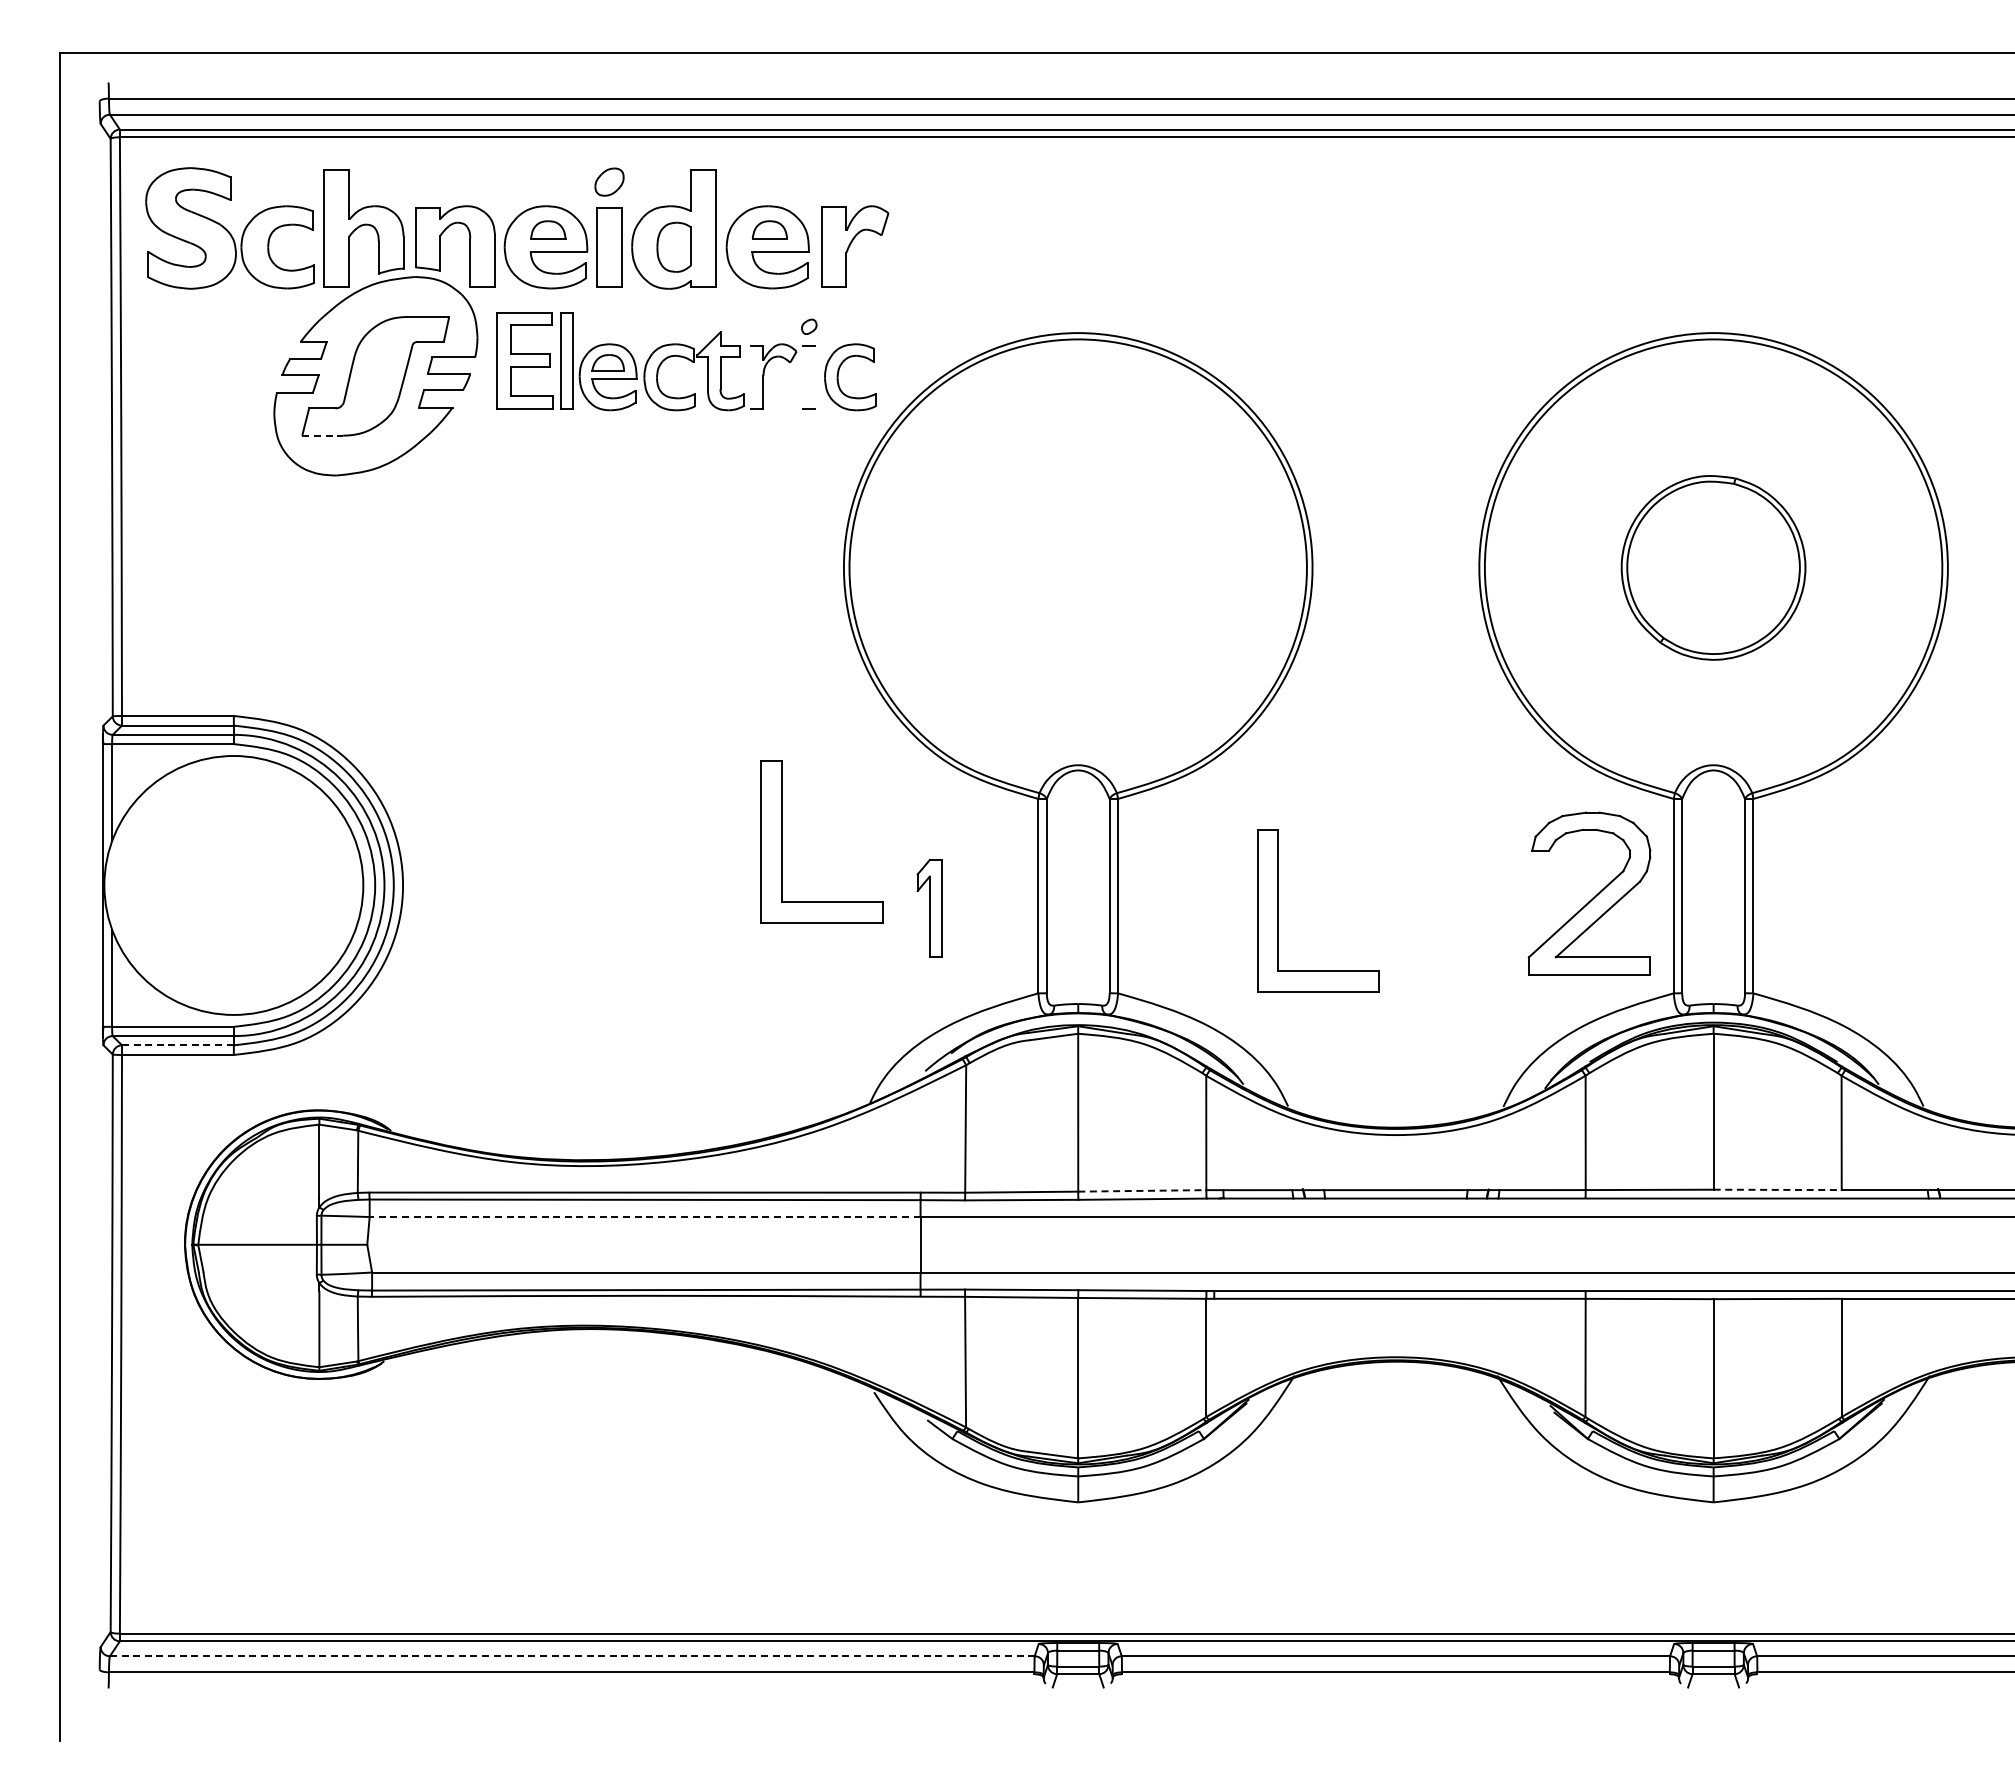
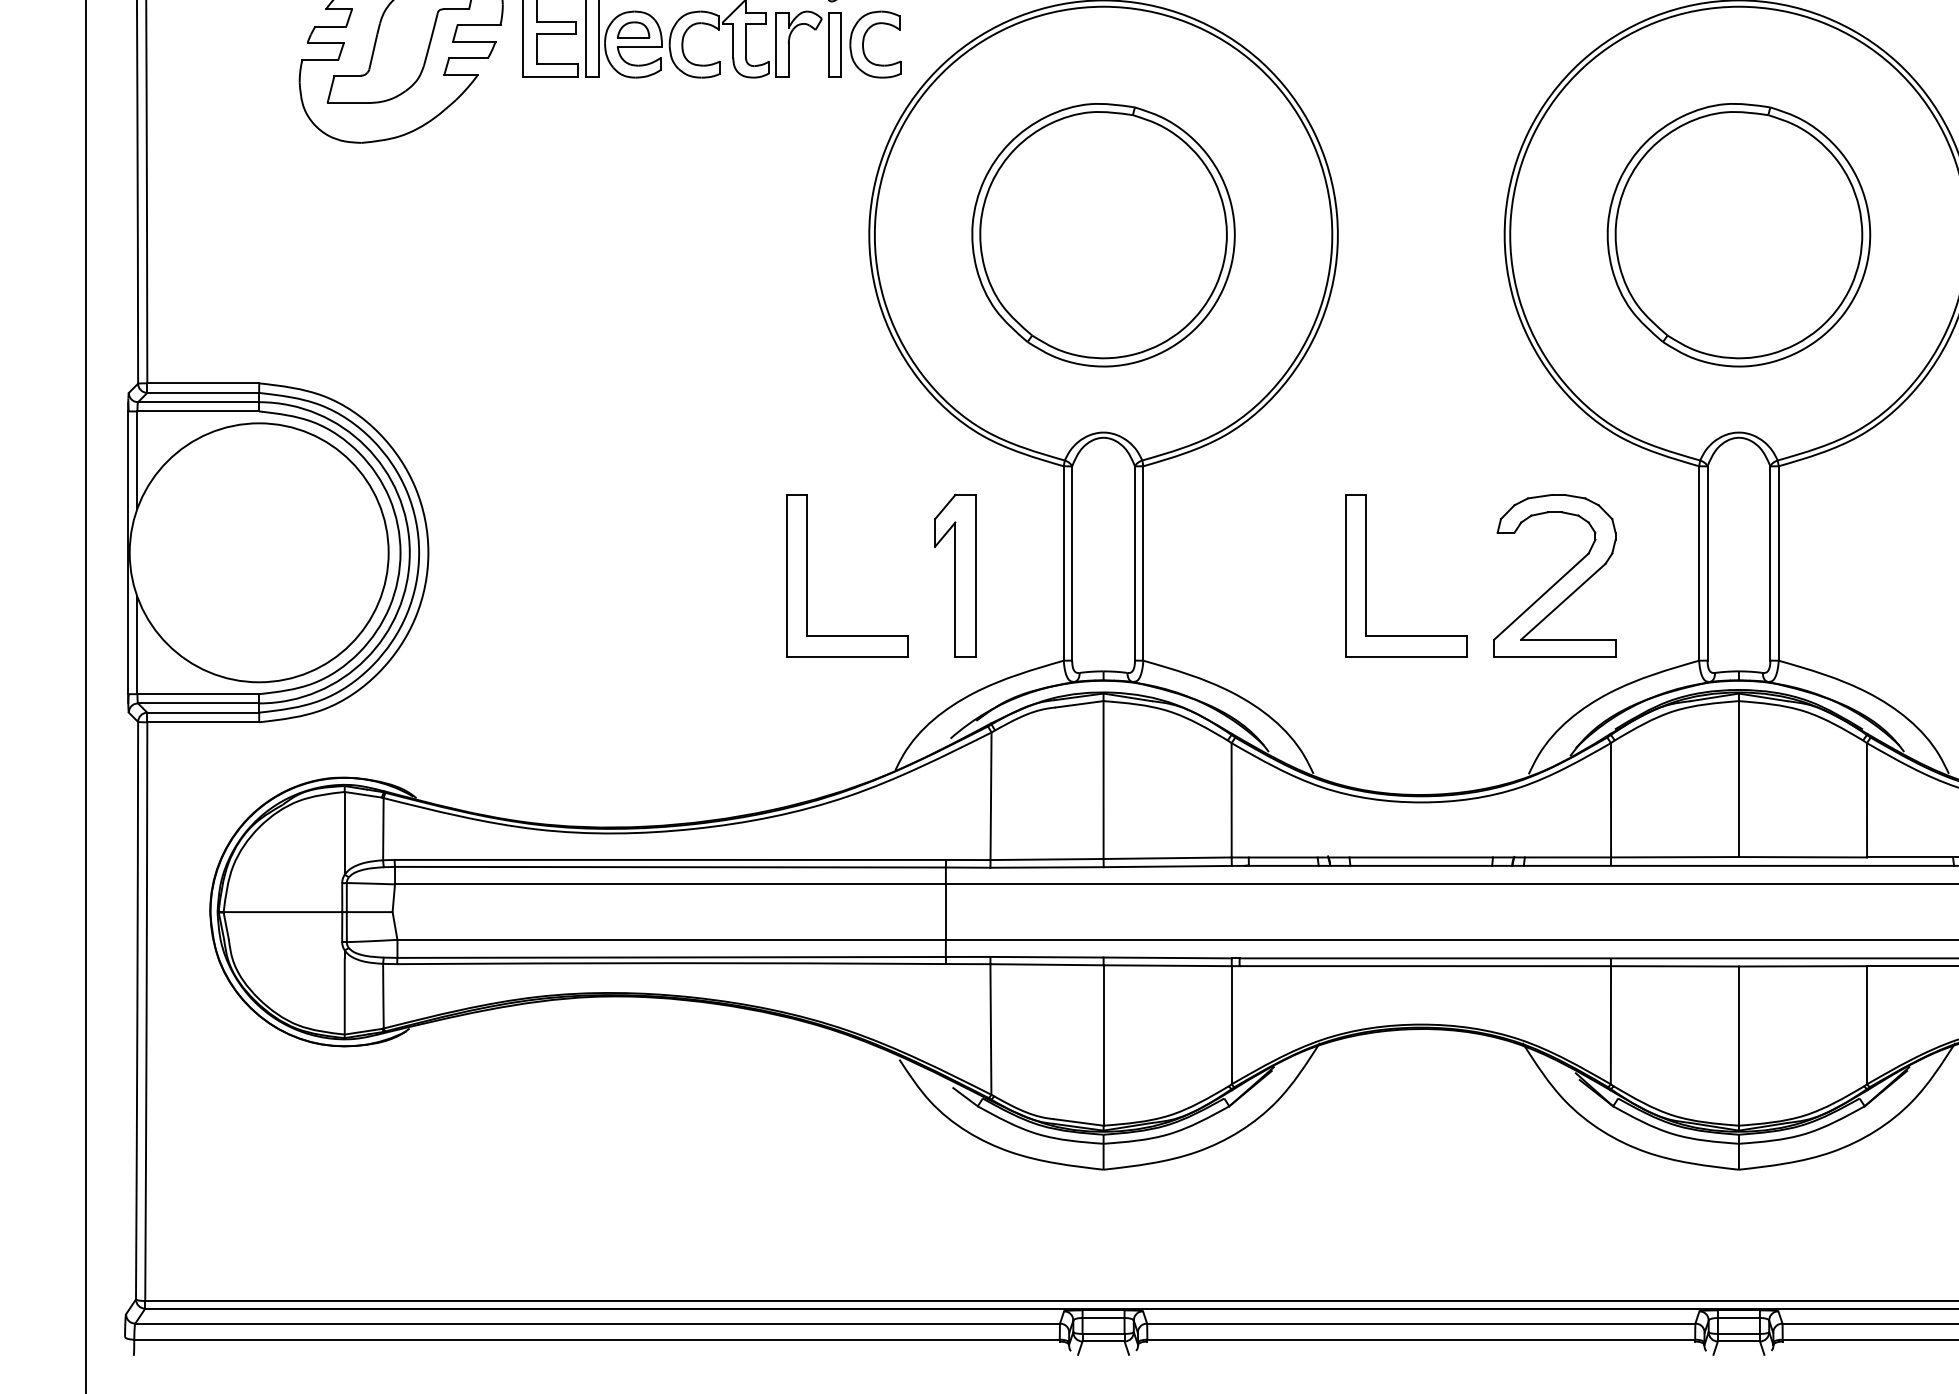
line: (750, 377) -> (775, 44), added
line: (803, 377) -> (828, 44), added
line: (815, 377) -> (840, 44), added
line: (323, 435) -> (348, 102), dashed -> solid
part: (1078, 567) -> (1103, 234), added
part: (1713, 567) -> (1738, 234), size x1.43
part: (782, 841) -> (807, 575), moved
part: (1589, 893) -> (1554, 575), moved
part: (929, 908) -> (954, 575), size x1.67
part: (1278, 910) -> (1366, 575), moved
line: (177, 1045) -> (202, 712), dashed -> solid
line: (1778, 1189) -> (1803, 856), dashed -> solid
line: (1142, 1190) -> (1167, 857), dashed -> solid
line: (644, 1217) -> (669, 884), dashed -> solid
line: (572, 1656) -> (597, 1323), dashed -> solid

